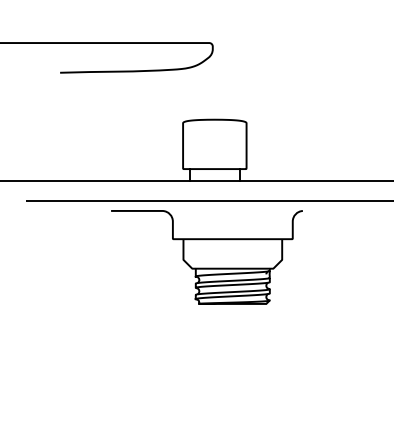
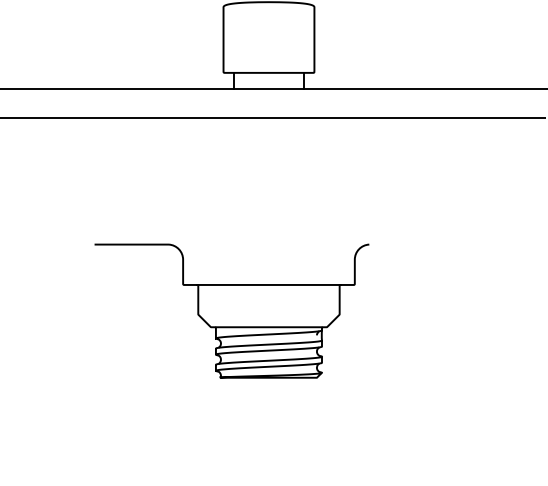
part: (206, 257) -> (231, 311), moved

